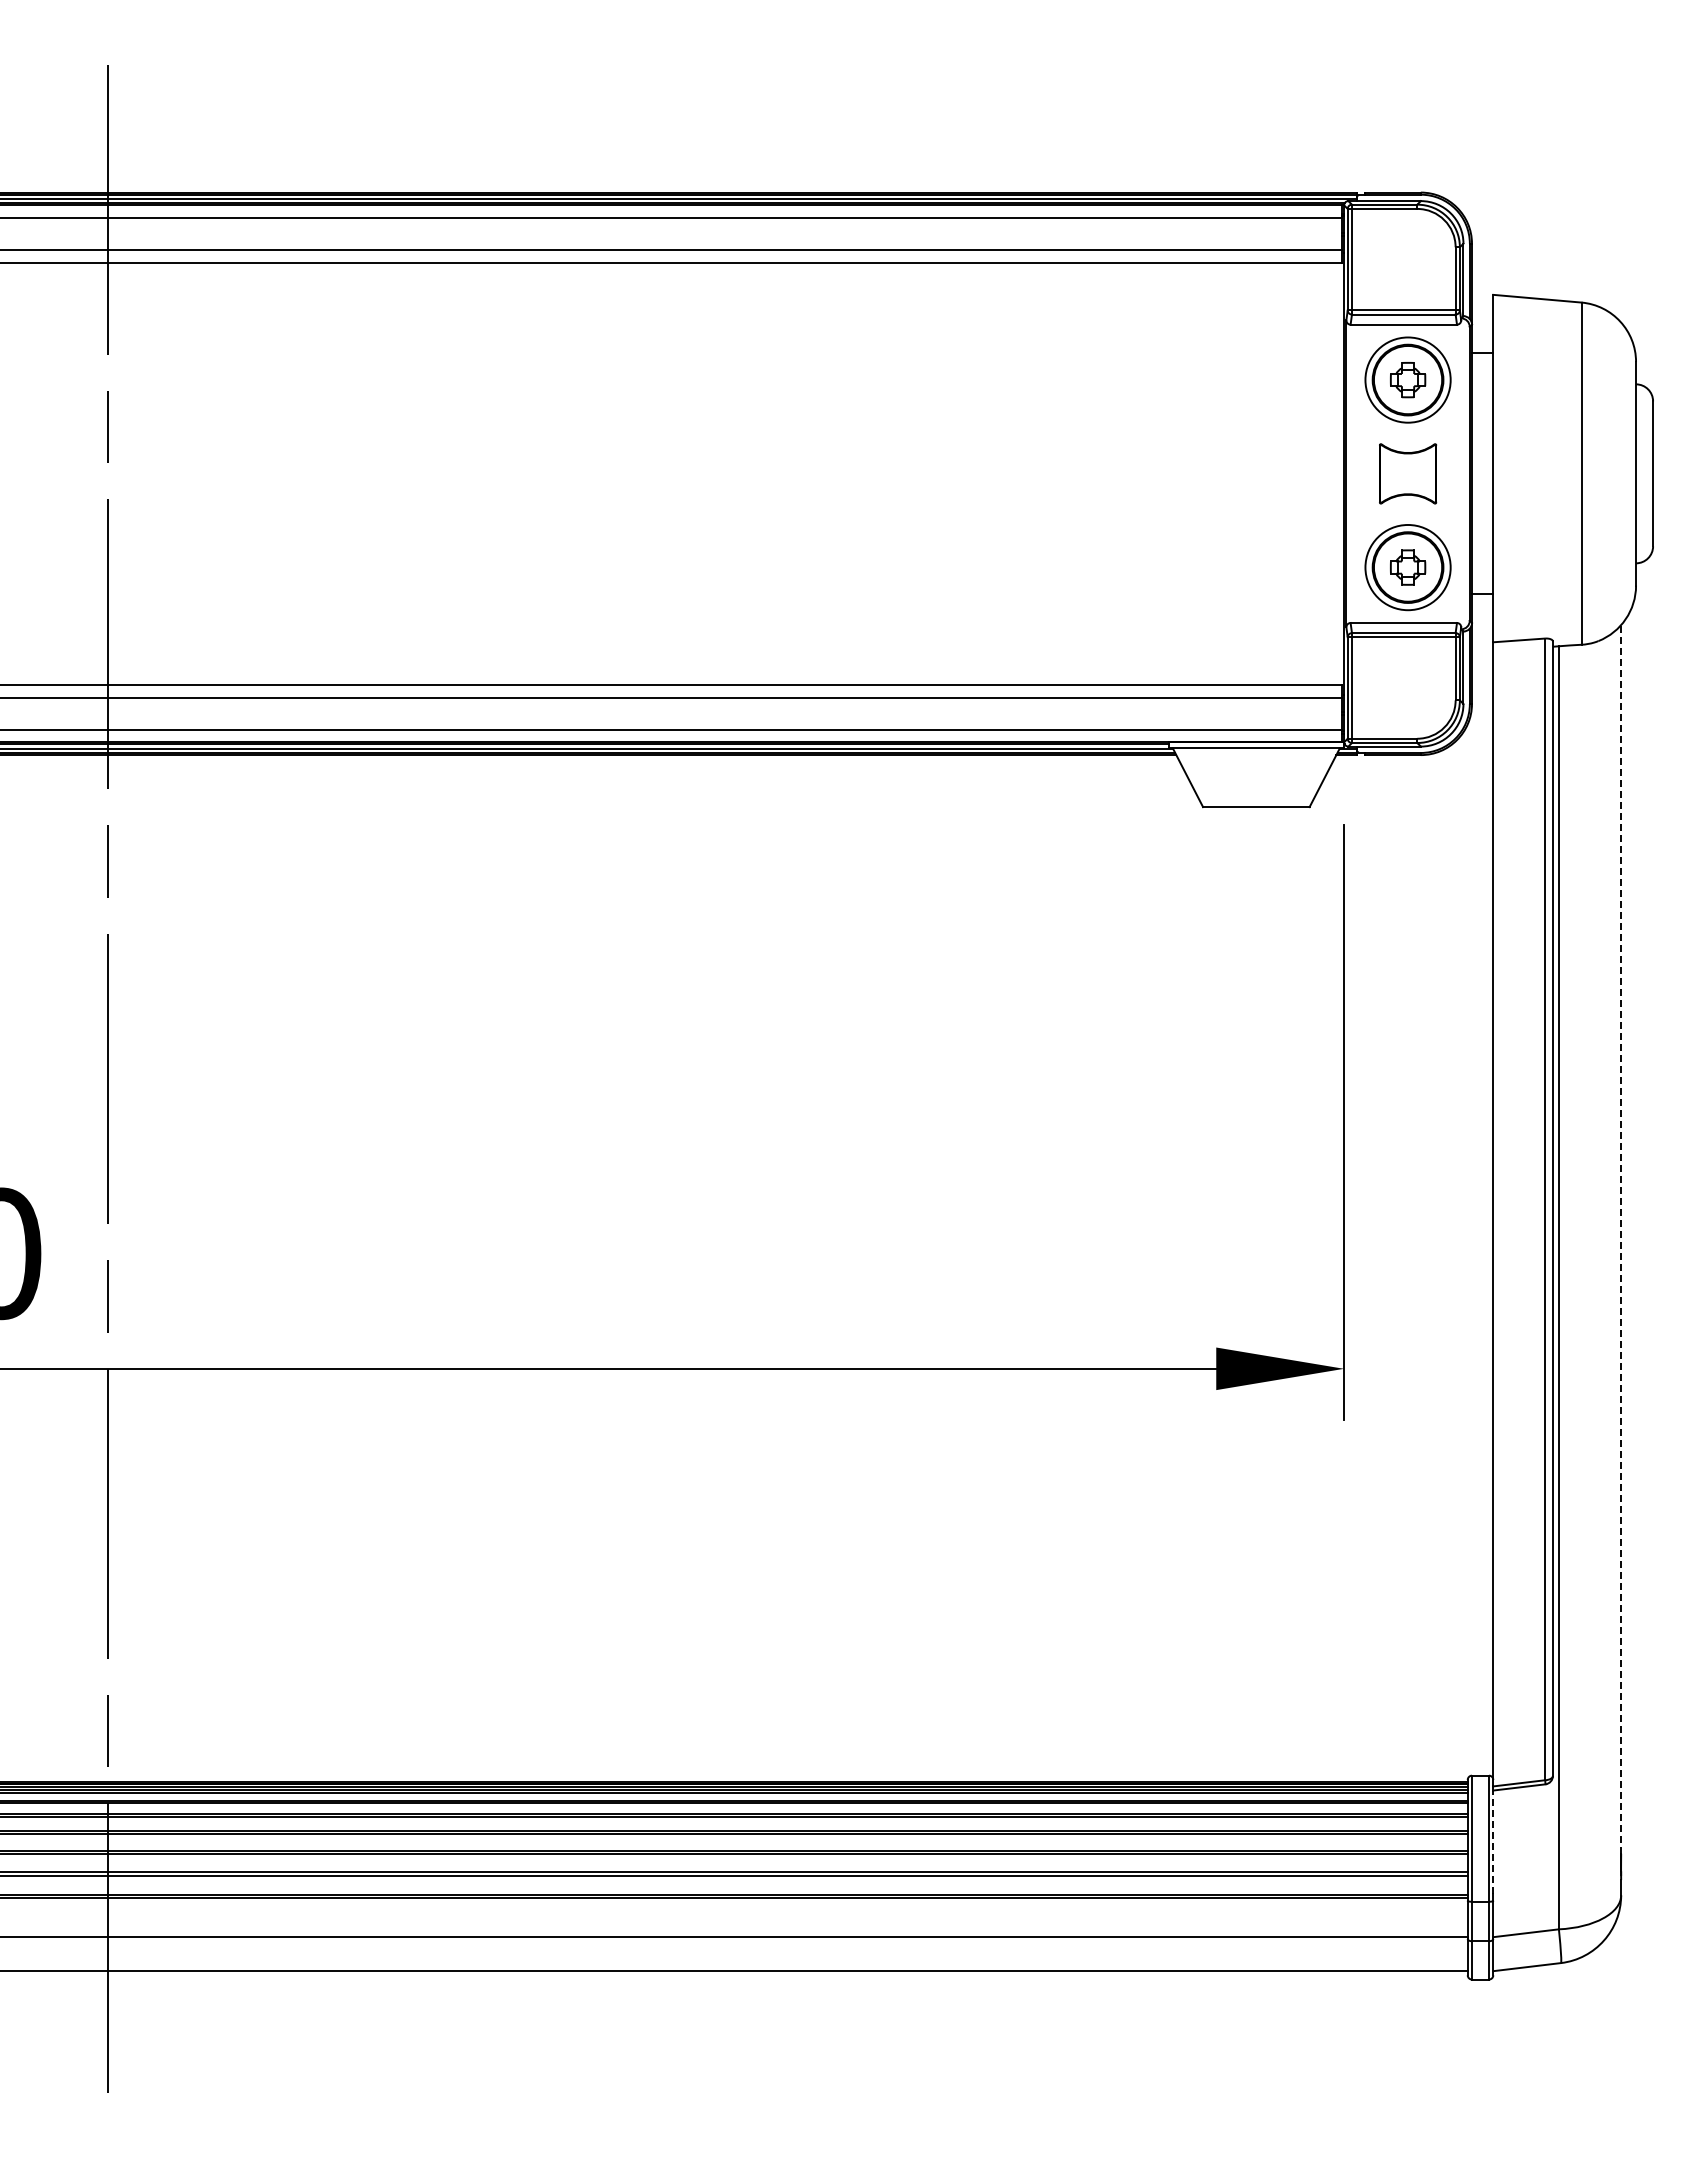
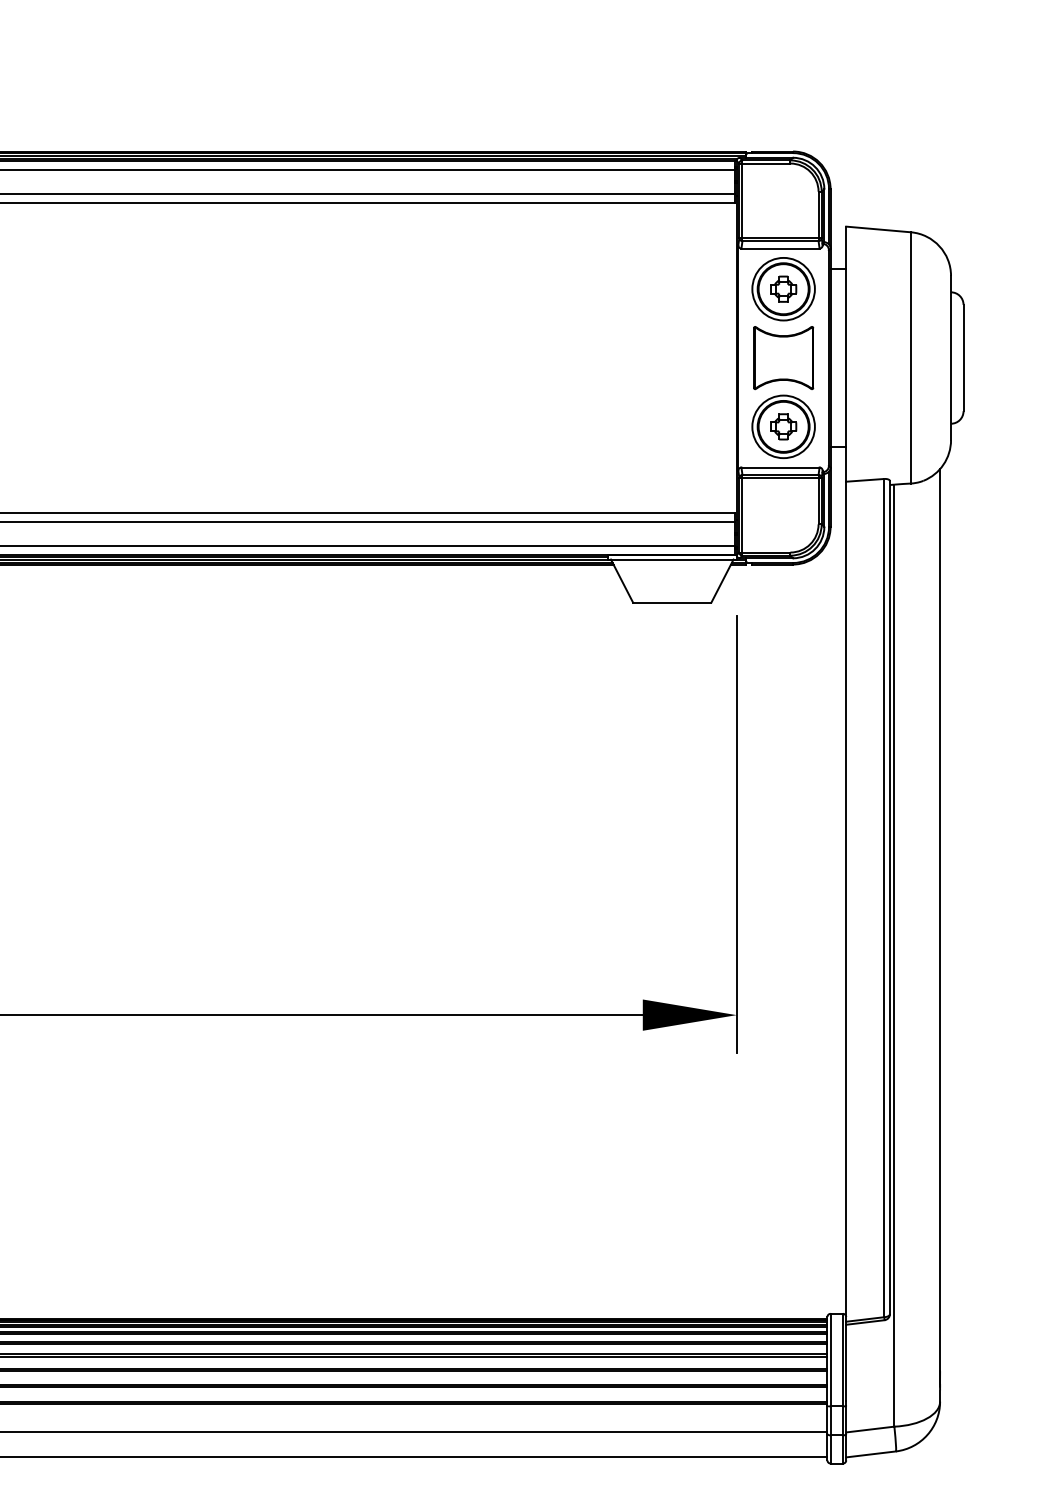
part: (1407, 473) -> (783, 357), size x1.43
line: (1621, 1238) -> (940, 919), dashed -> solid
line: (1493, 1842) -> (846, 1362), dashed -> solid

